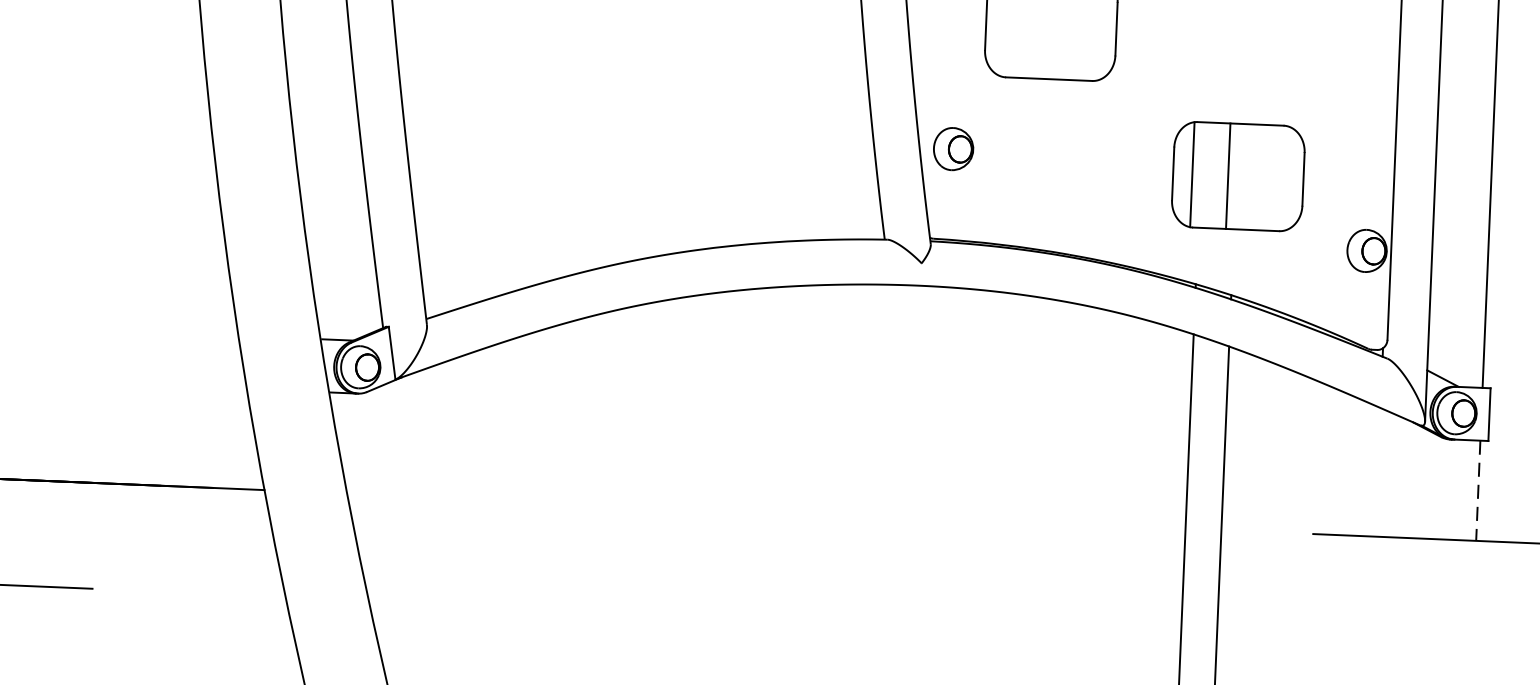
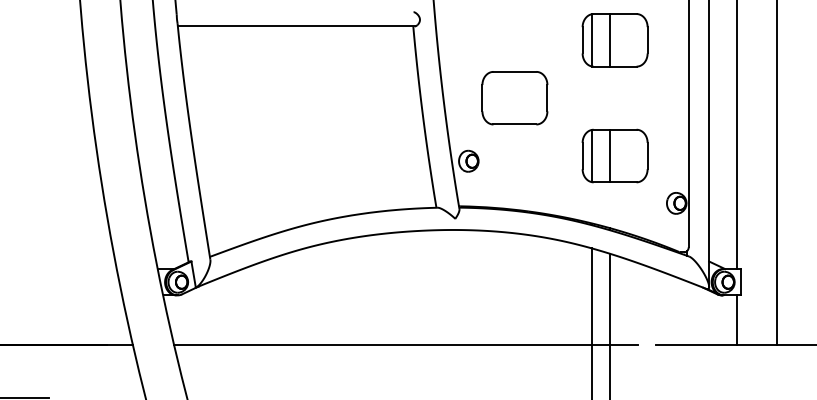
part: (1237, 175) -> (614, 155), moved
line: (1479, 491) -> (737, 320), dashed -> solid
line: (811, 513) -> (405, 345), added

